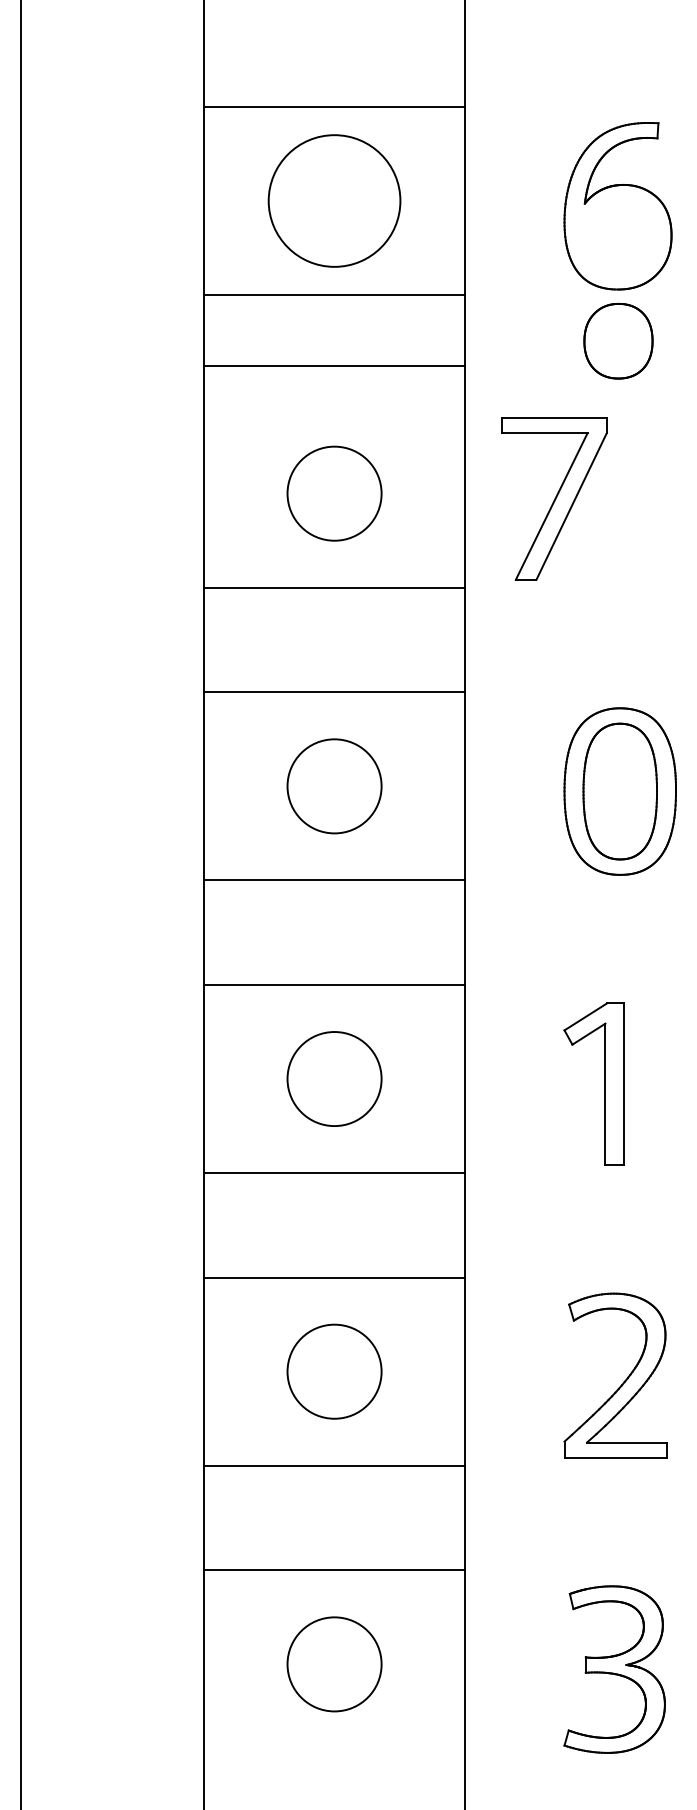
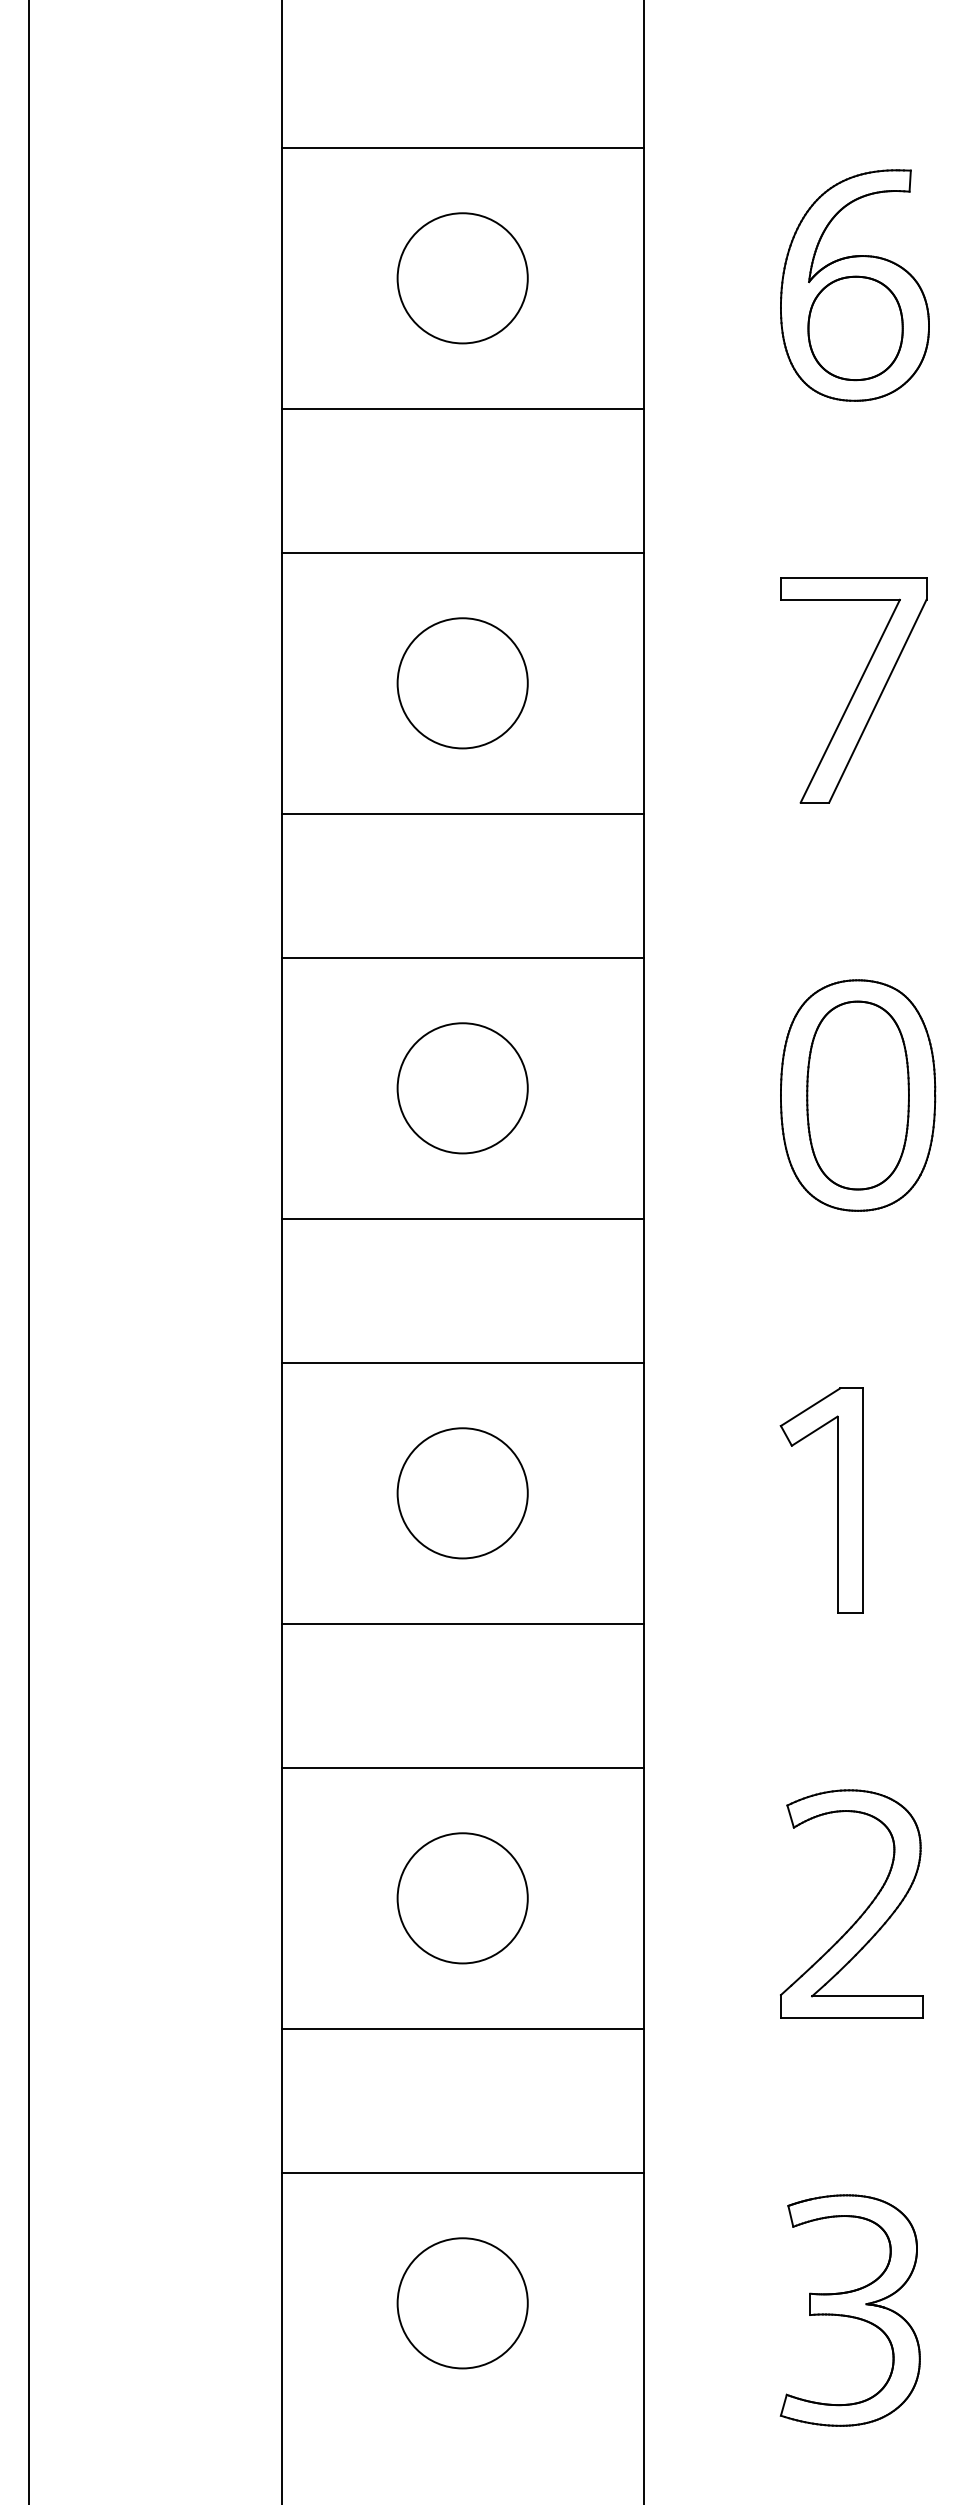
circle: (334, 200) -> (462, 277), size x0.71
part: (618, 340) -> (855, 327), moved
line: (334, 365) -> (462, 552), moved
part: (554, 498) -> (854, 689), moved

